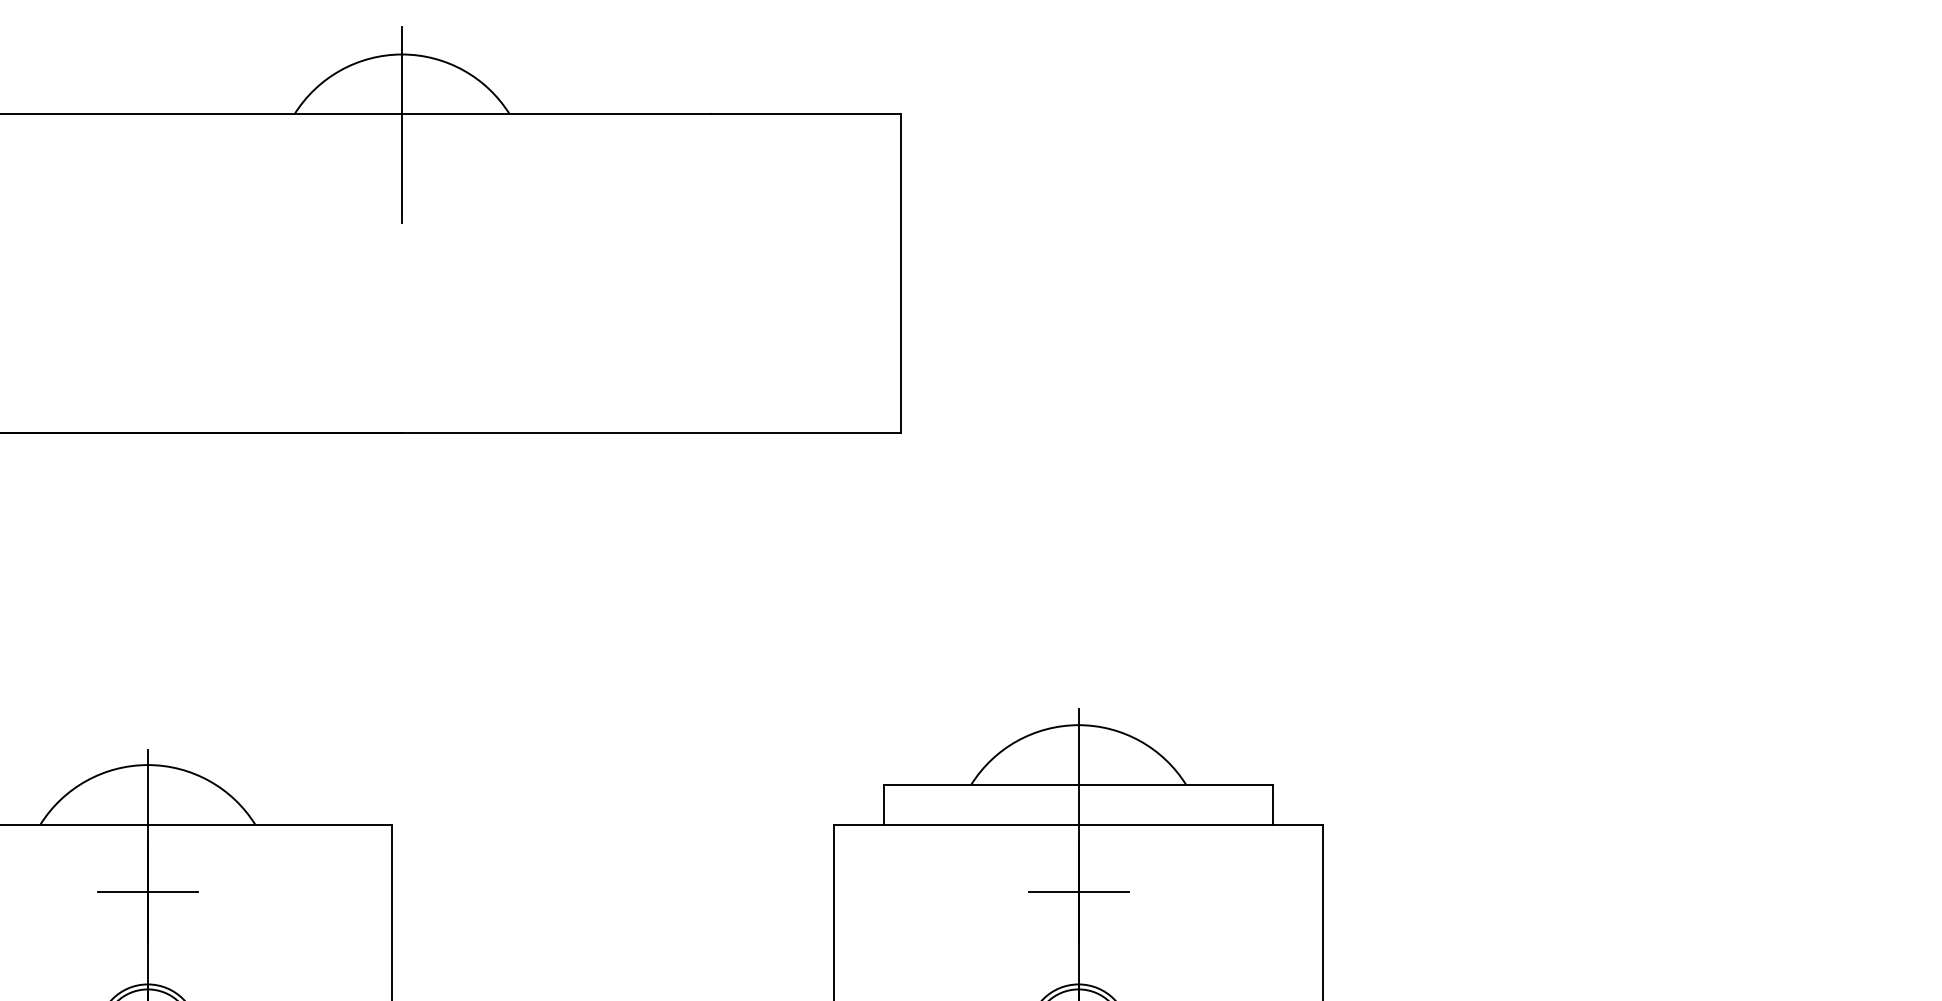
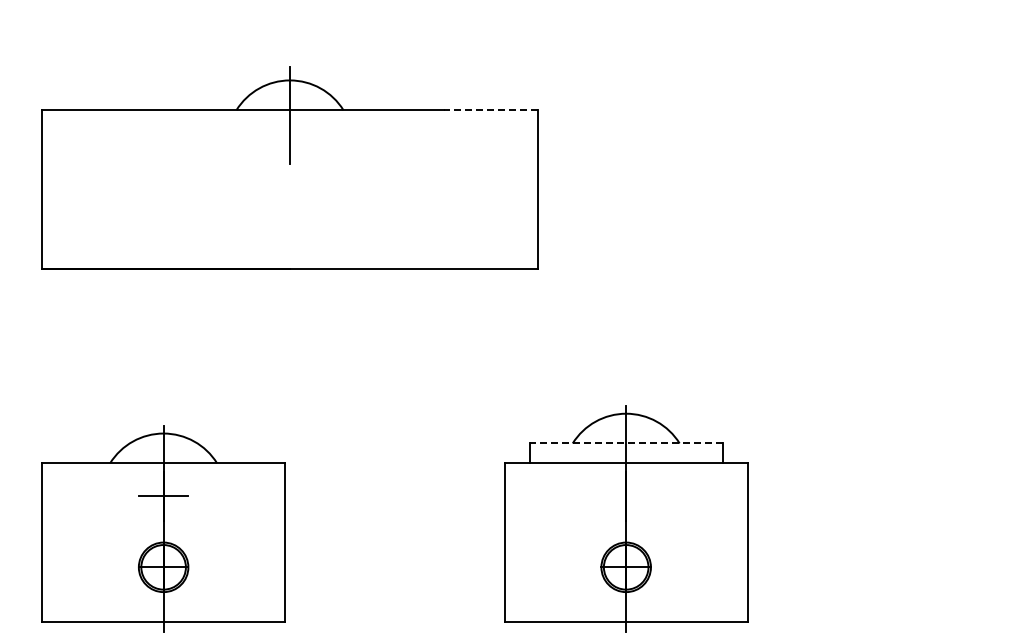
line: (805, 114) -> (490, 110), solid -> dashed
line: (1079, 785) -> (626, 443), solid -> dashed
line: (1077, 891) -> (625, 496), removed

